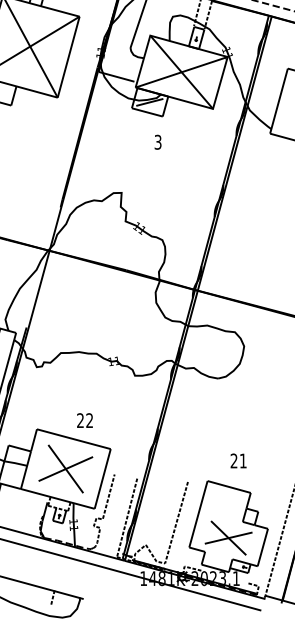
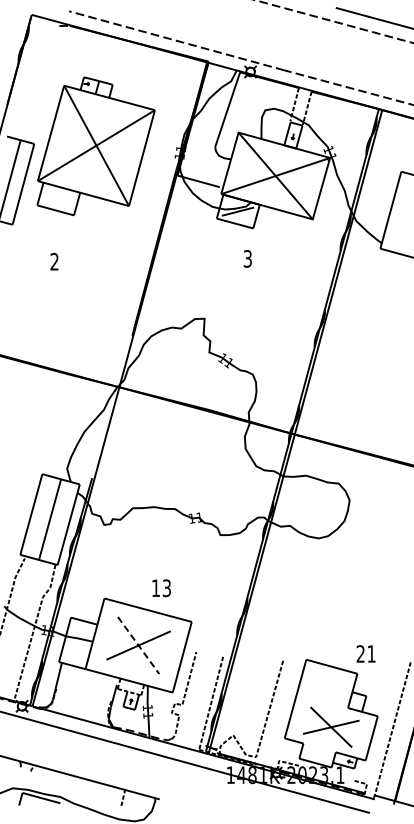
text: (84, 420) -> (160, 588), 22 -> 13
text: (238, 460) -> (365, 653), moved
line: (65, 469) -> (138, 645), solid -> dashed

